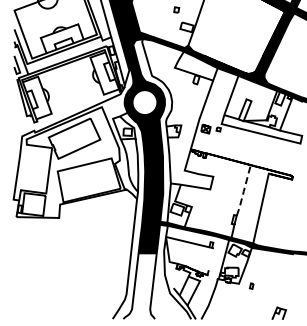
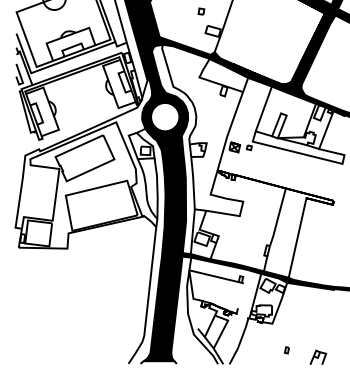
line: (243, 191) -> (277, 218), dashed -> solid
fill: (141, 278) -> (161, 317), added
part: (251, 285) -> (286, 349), moved

